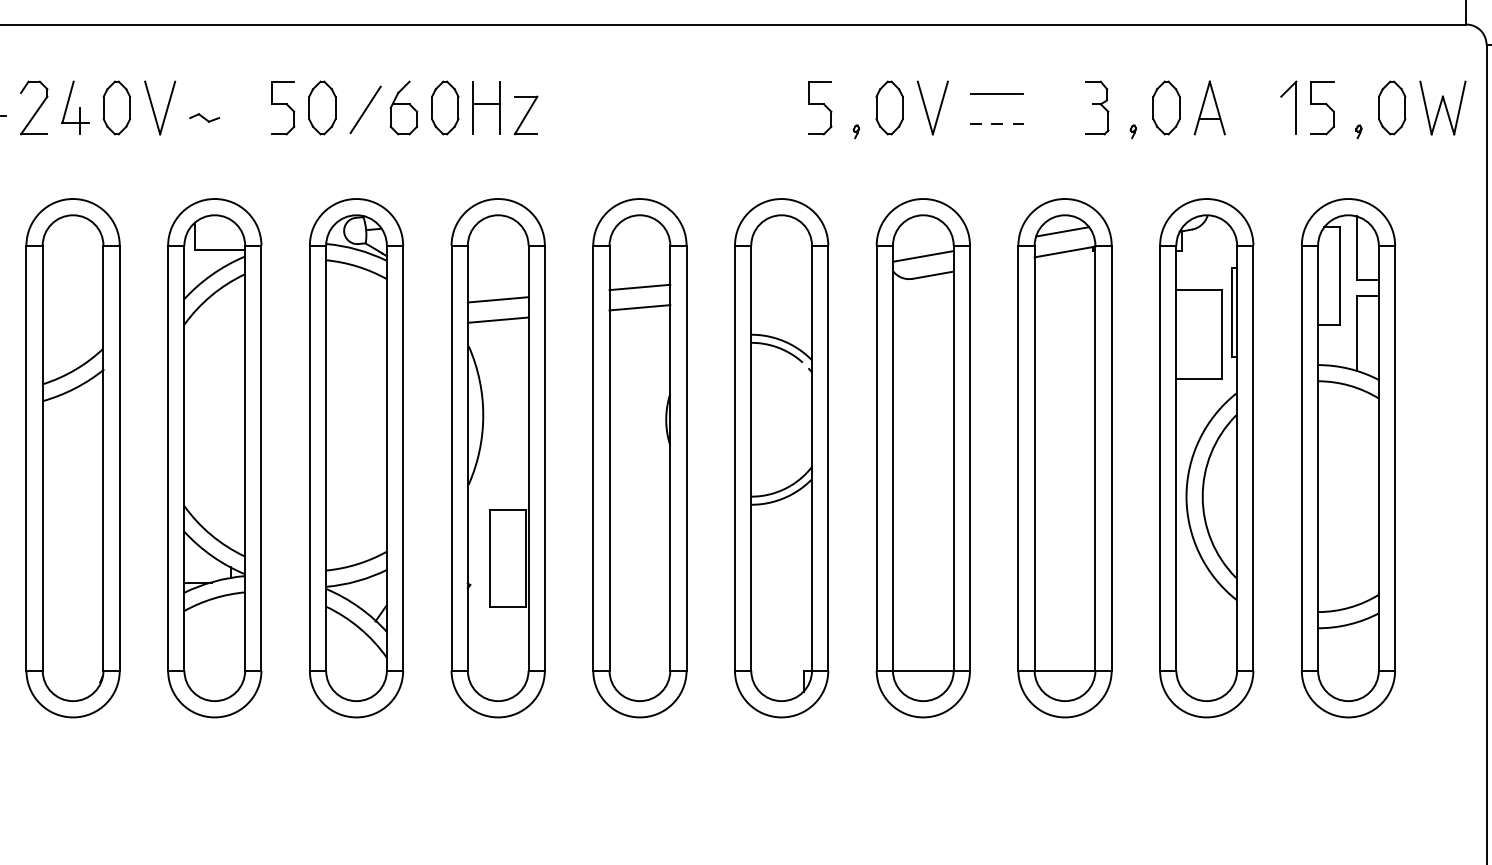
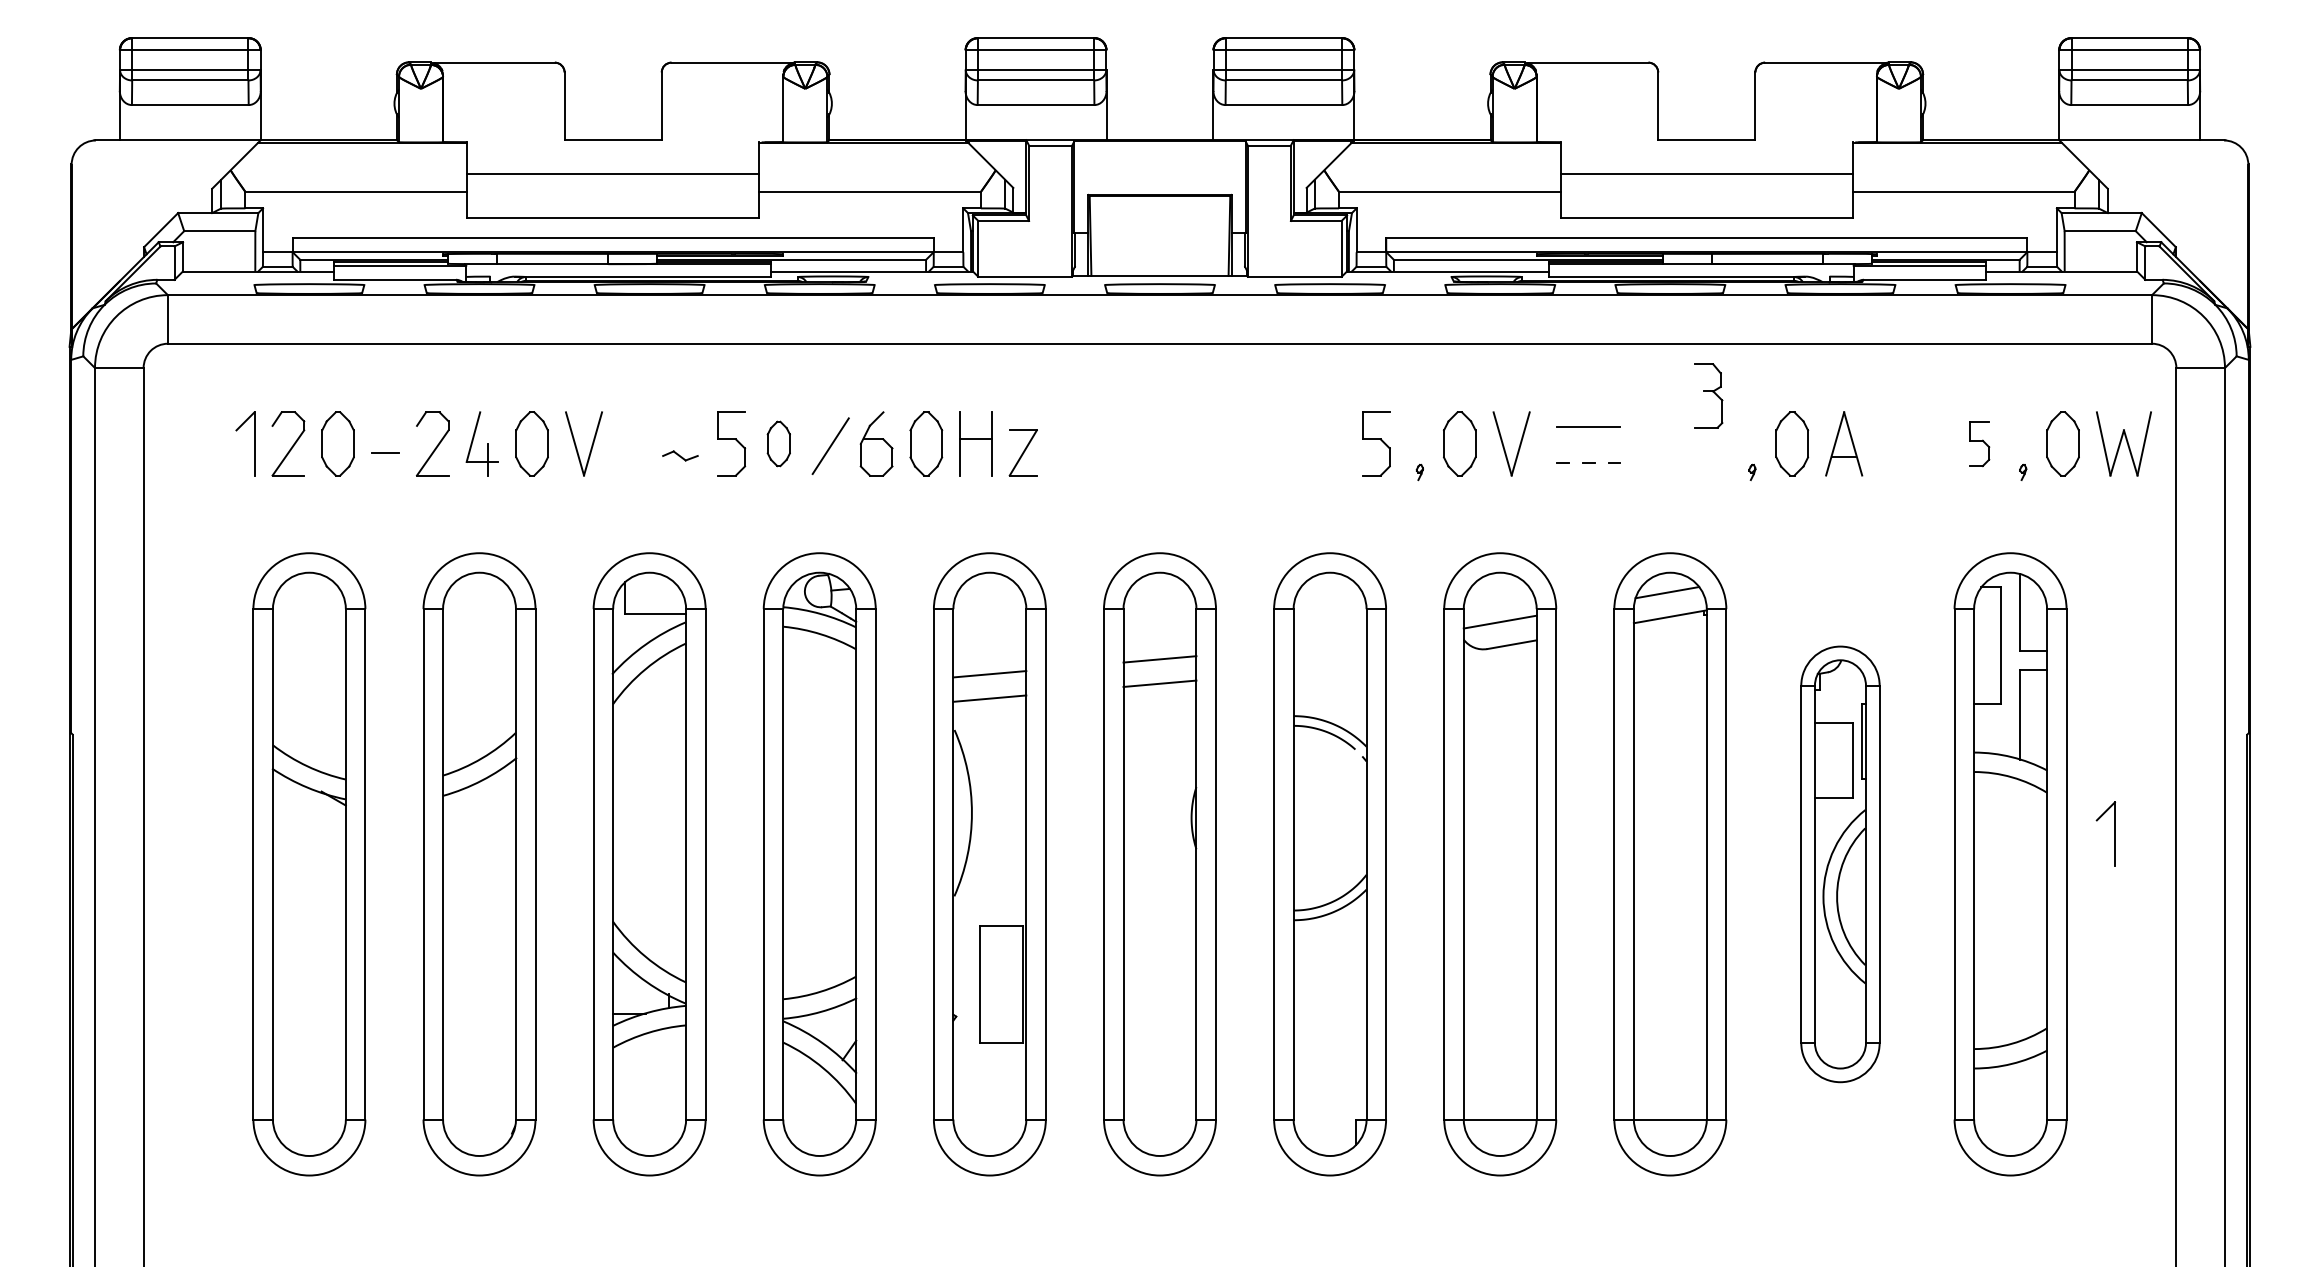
part: (322, 107) -> (778, 443), size x0.7
part: (1096, 107) -> (1708, 395), moved
part: (1295, 107) -> (2114, 833), moved
part: (1322, 107) -> (1979, 443), size x0.7
part: (204, 117) -> (680, 455), moved
part: (1206, 458) -> (1840, 864), size x0.7

